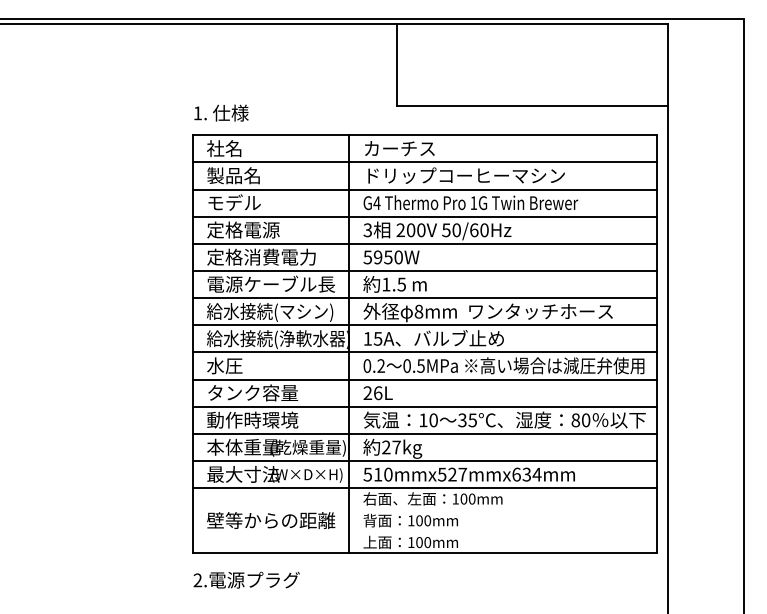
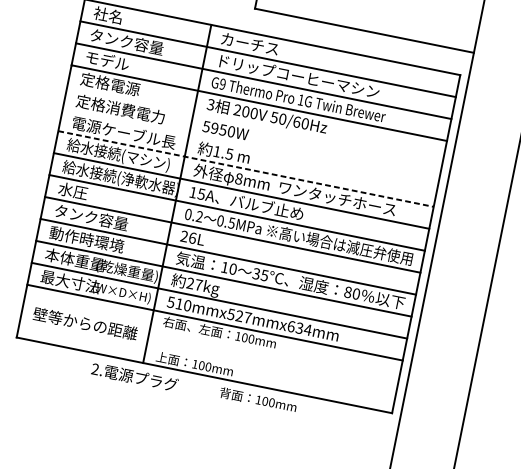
text: (252, 175) -> (126, 41), 製品名 -> タンク容量
text: (376, 203) -> (222, 84), G4 -> G9
line: (424, 243) -> (254, 124), removed
line: (424, 271) -> (250, 147), removed
line: (425, 298) -> (246, 169), solid -> dashed
text: (410, 520) -> (258, 399), moved
text: (246, 579) -> (134, 376), moved

